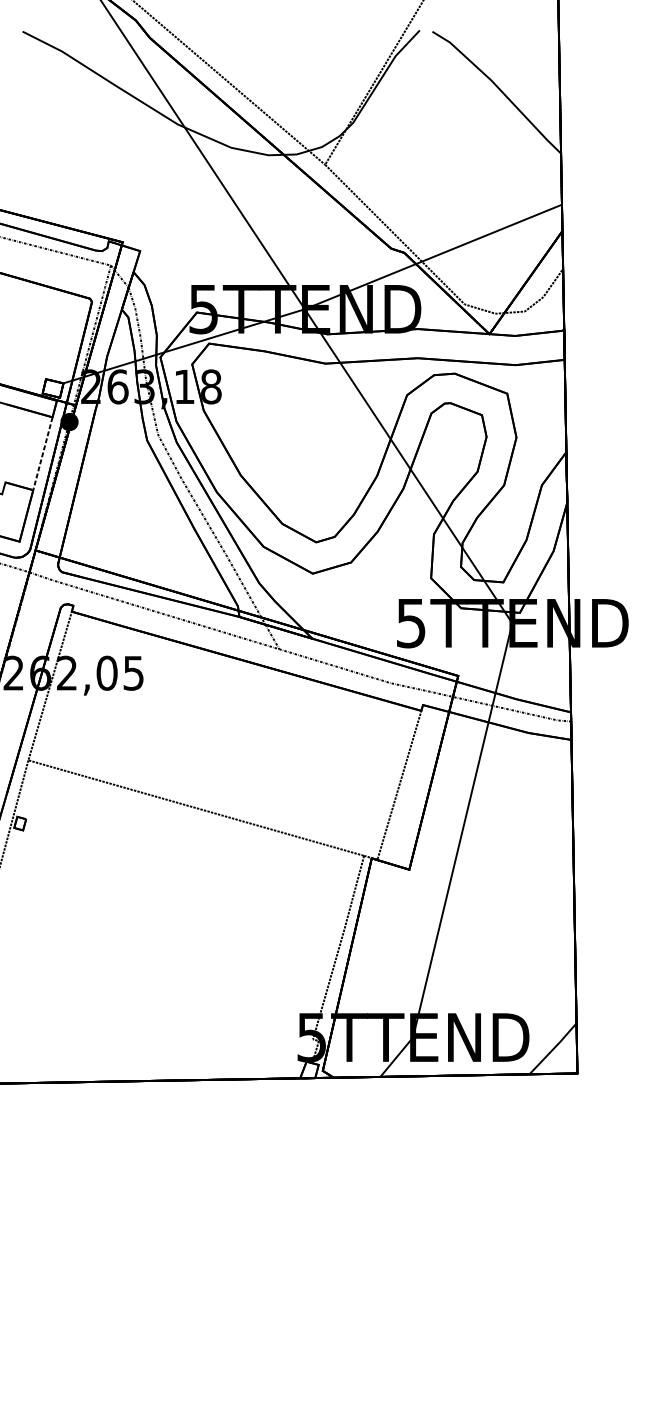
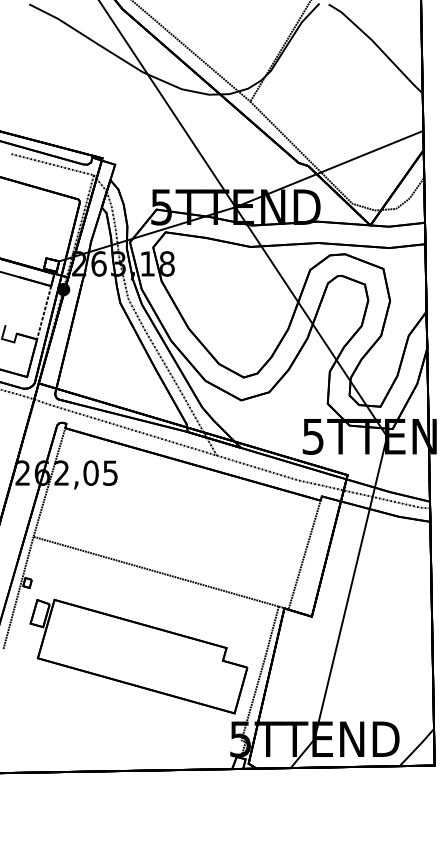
part: (172, 924) -> (138, 656), added

